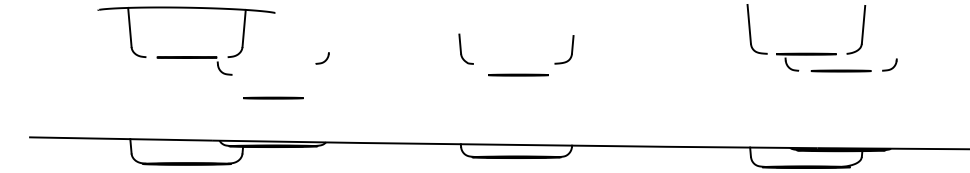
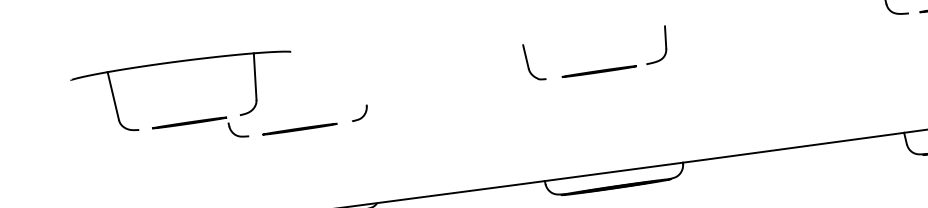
part: (322, 58) -> (359, 113), moved
line: (518, 74) -> (599, 70), moved
line: (273, 97) -> (299, 128), moved

